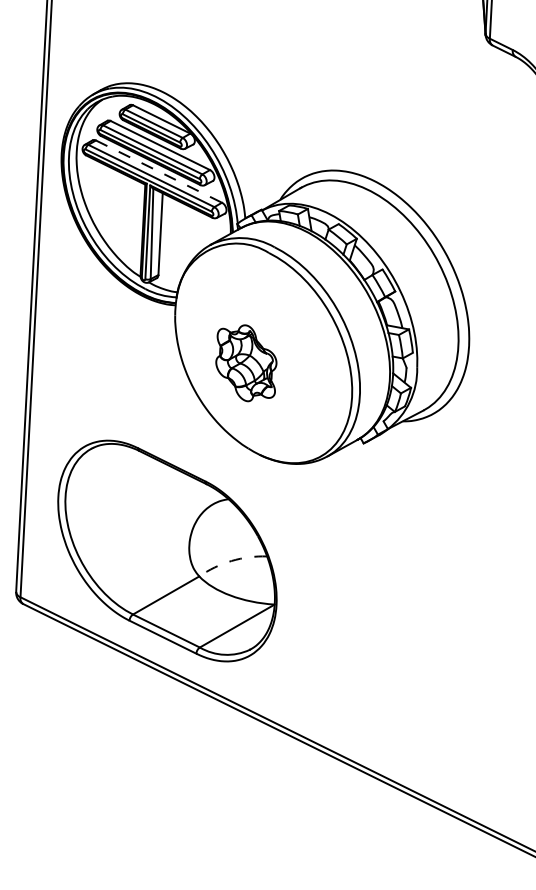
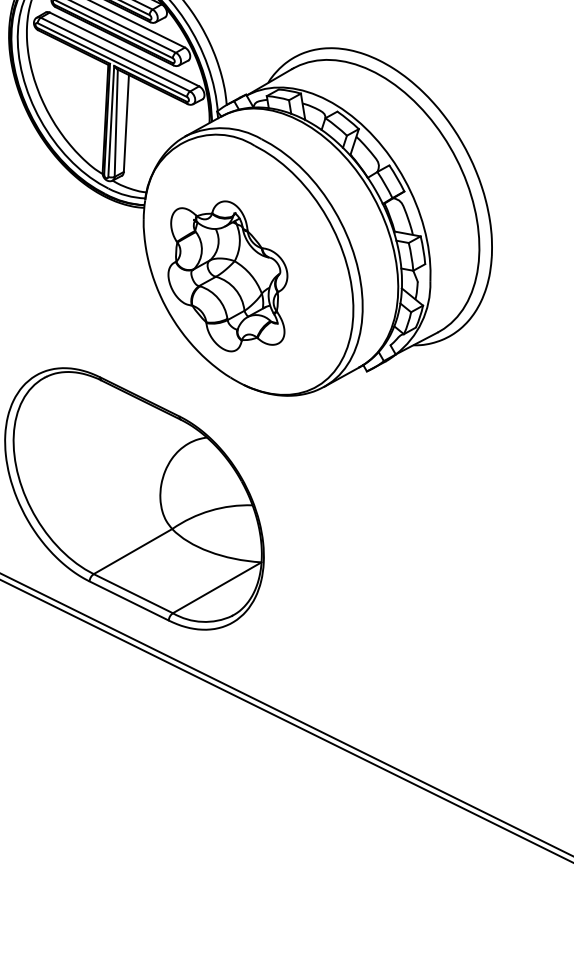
line: (159, 171) -> (125, 49), dashed -> solid
part: (246, 363) -> (228, 276), size x1.67
arc: (231, 561) -> (210, 511), dashed -> solid

